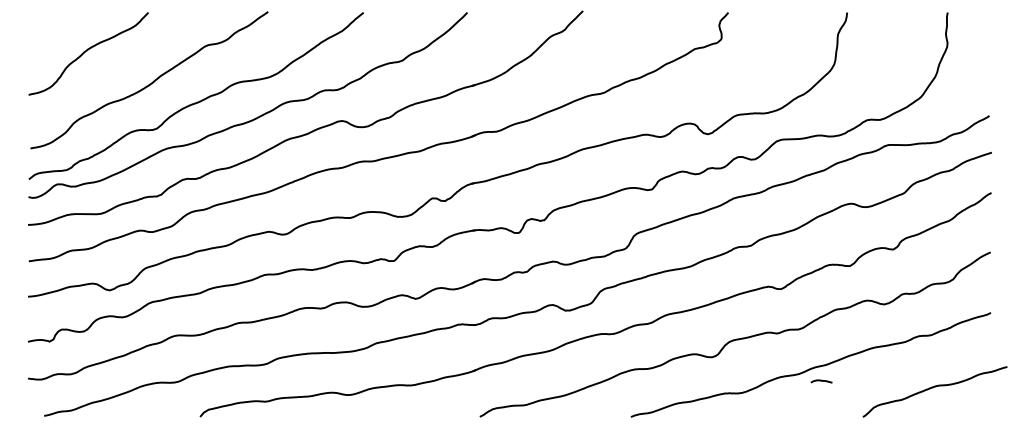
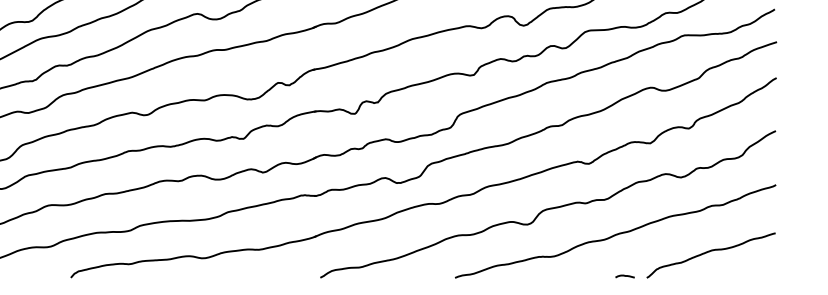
curve: (821, 381) -> (625, 276), moved
curve: (933, 388) -> (709, 252), moved

